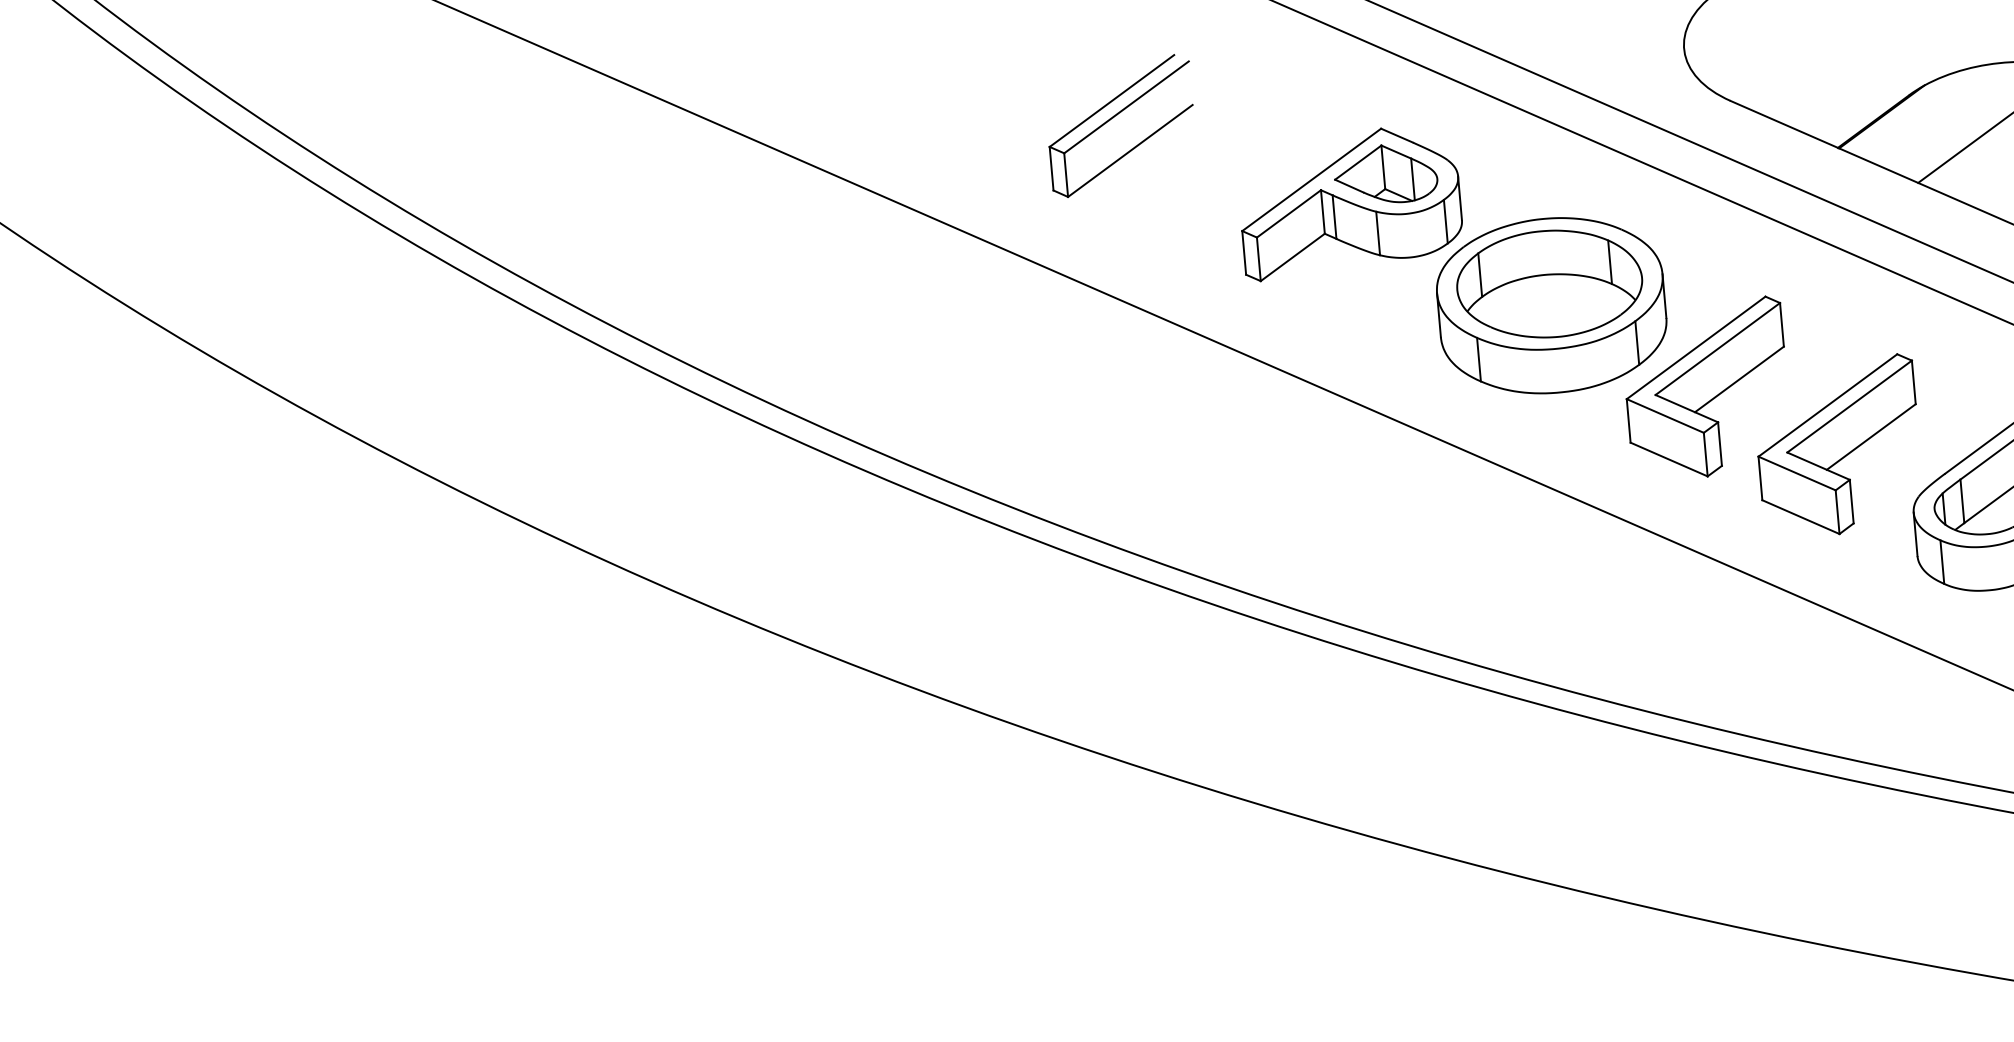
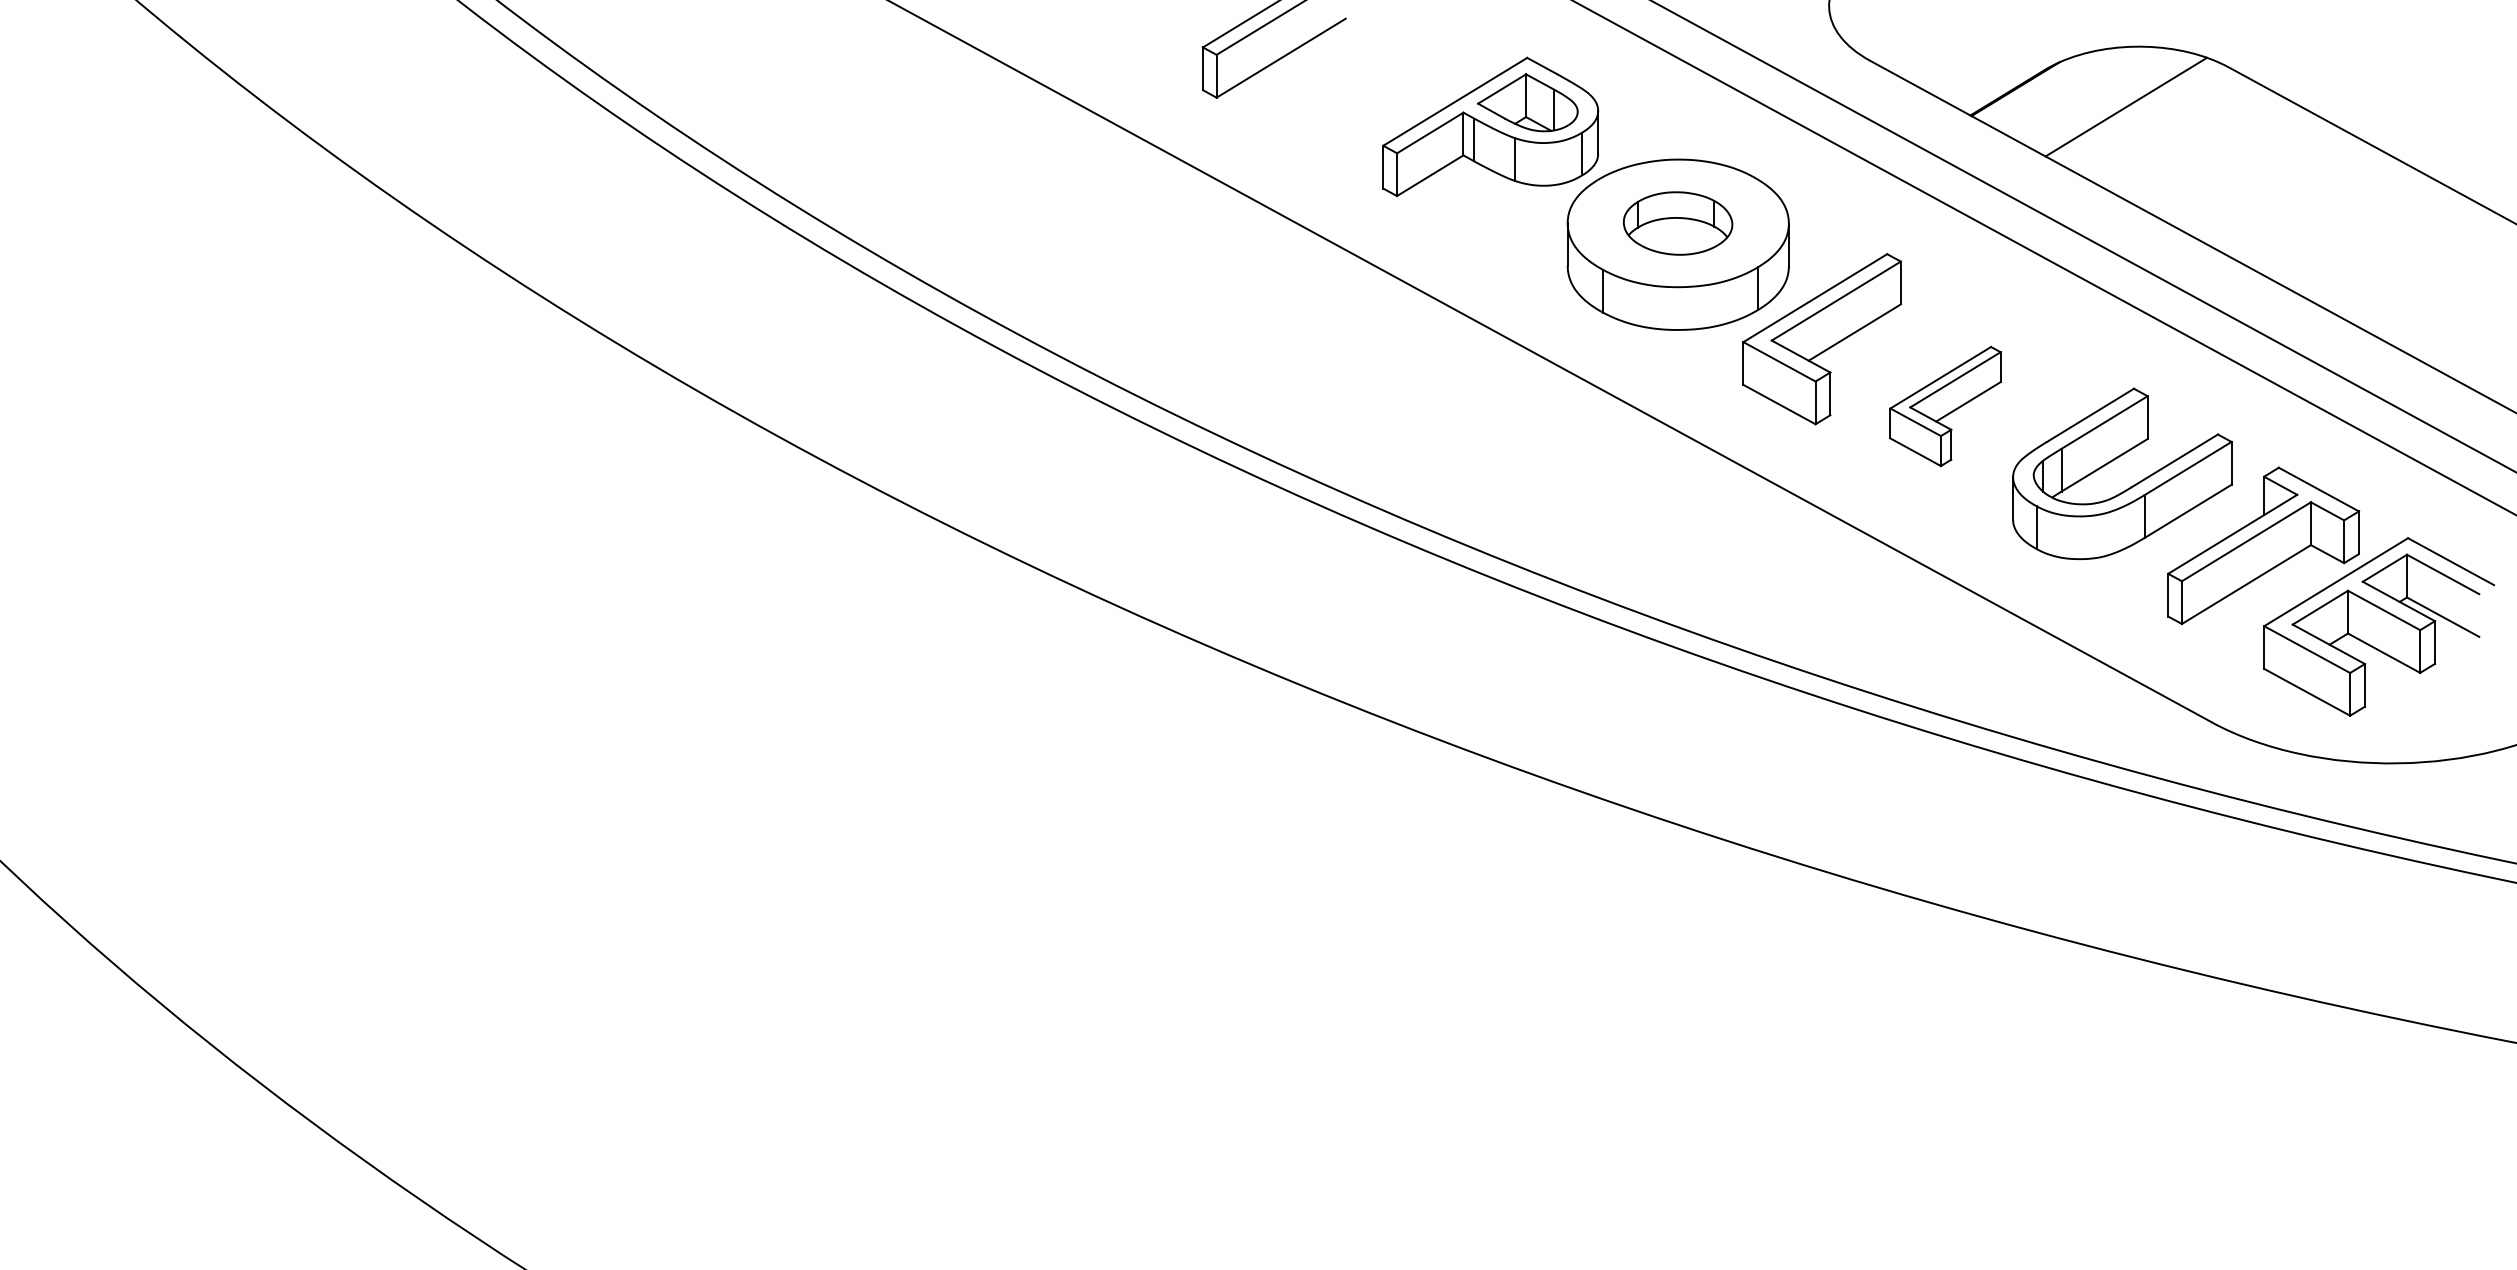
part: (1549, 284) -> (1677, 223), size x0.6
part: (1838, 446) -> (1945, 406), size x0.7

